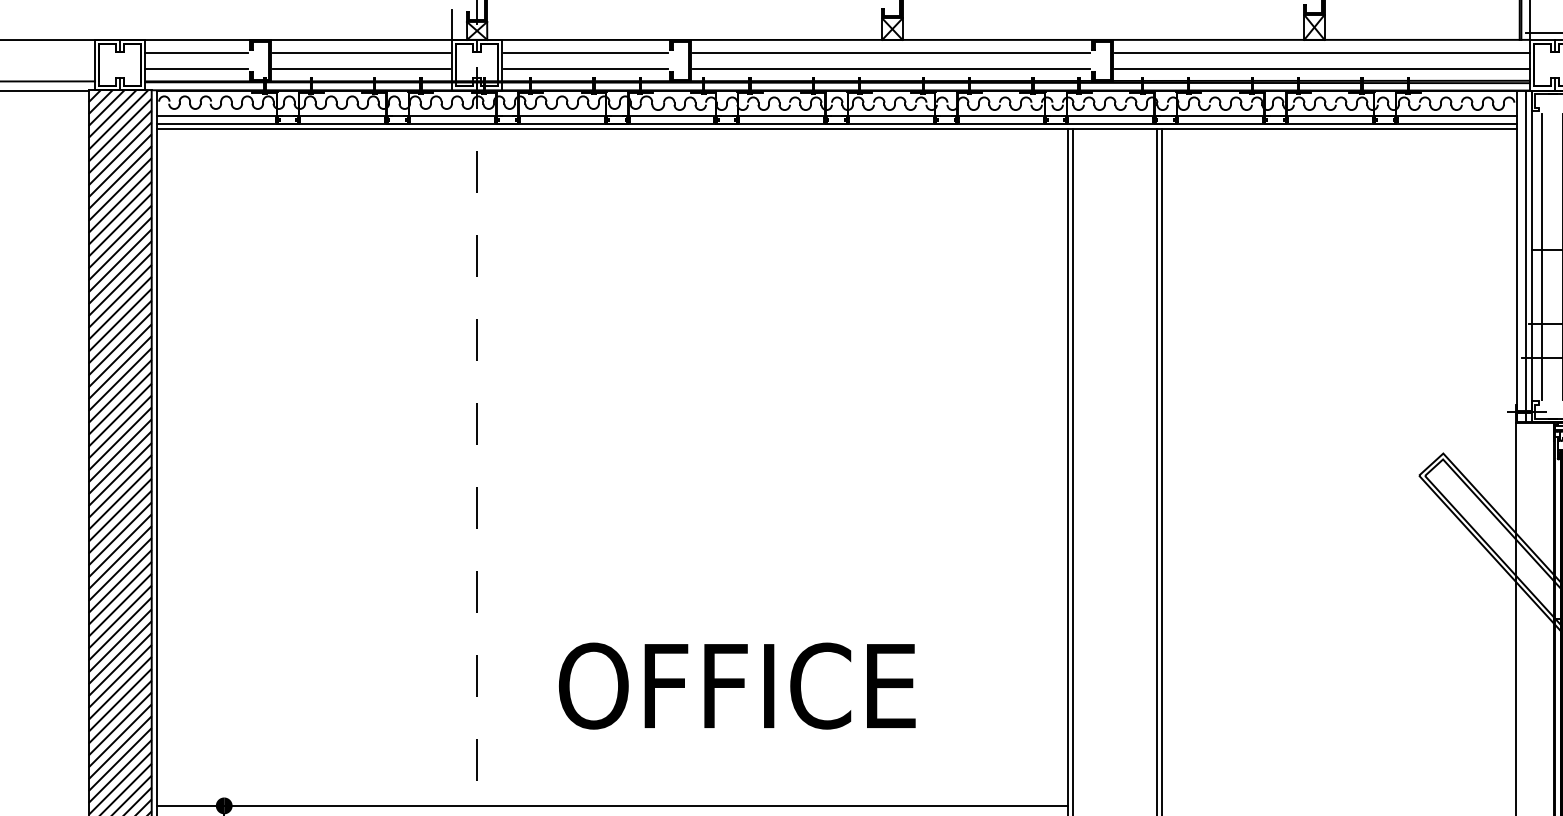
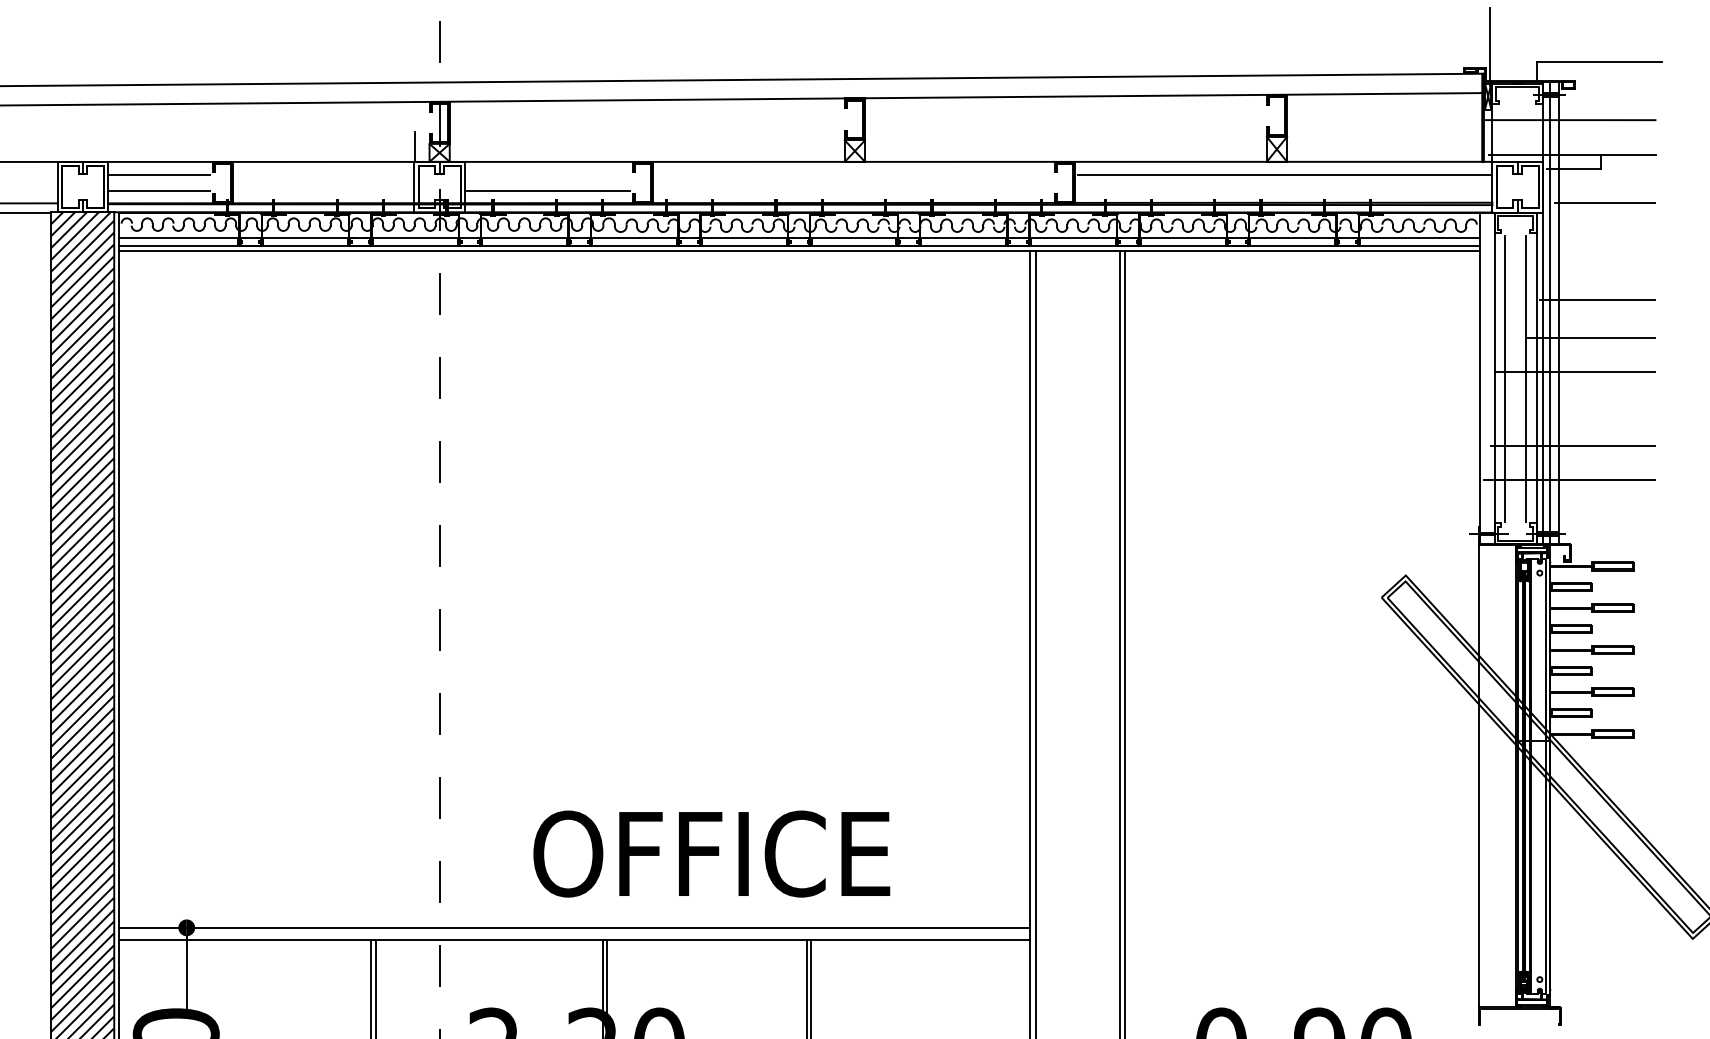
line: (360, 52) -> (323, 174), removed
line: (585, 52) -> (548, 174), removed
line: (890, 52) -> (853, 174), removed
line: (360, 69) -> (323, 191), removed
line: (890, 69) -> (853, 191), removed
line: (1321, 69) -> (1284, 191), removed
line: (1525, 255) -> (1488, 377), removed
text: (736, 685) -> (711, 853), moved

